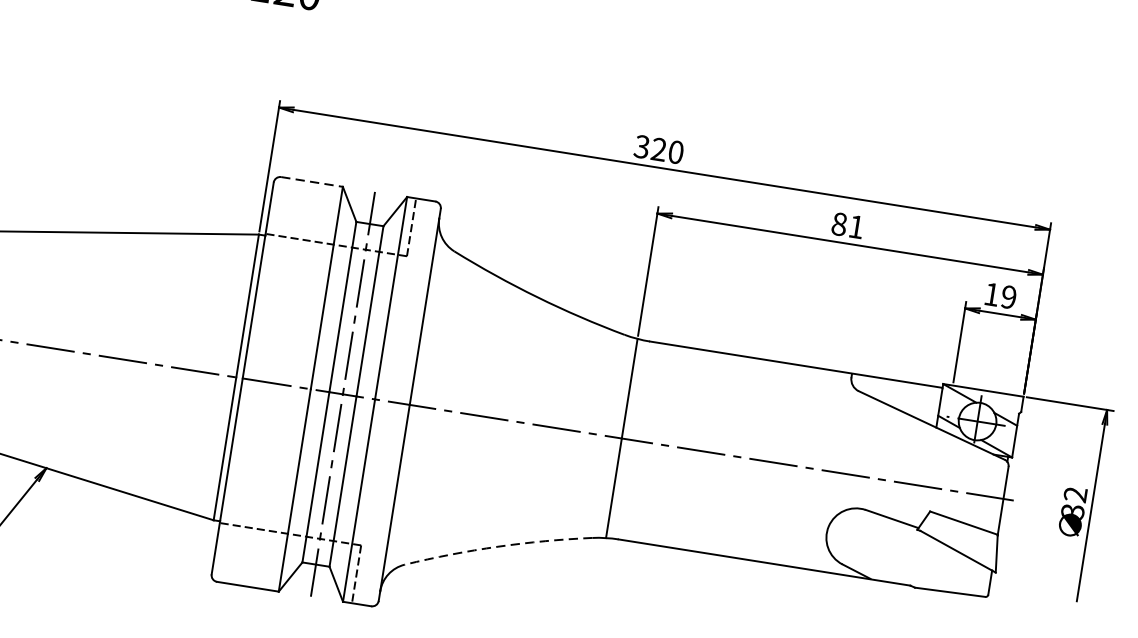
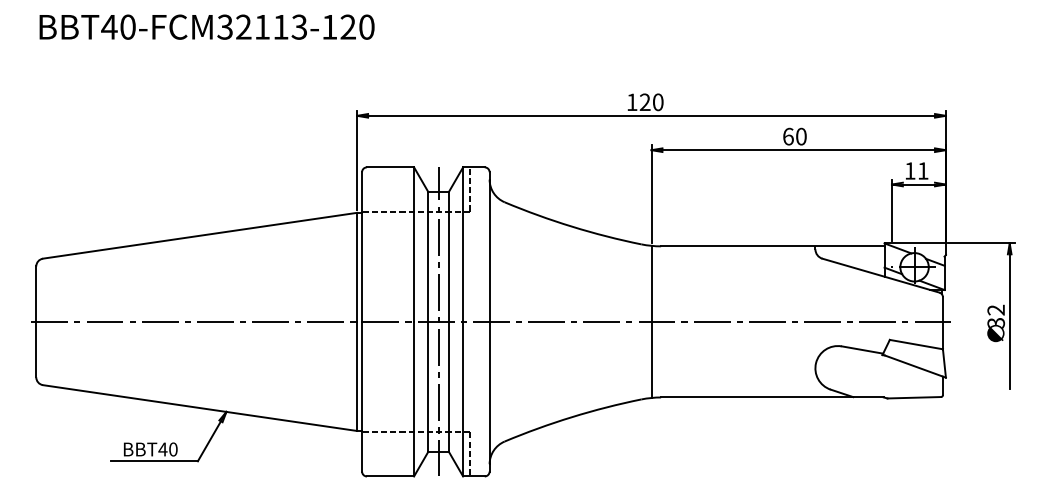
text: (641, 147) -> (631, 102), 320 -> 120
line: (311, 182) -> (390, 167), dashed -> solid
text: (847, 225) -> (794, 136), 81 -> 60
text: (1008, 296) -> (922, 170), 19 -> 11
arc: (498, 547) -> (572, 417), dashed -> solid

